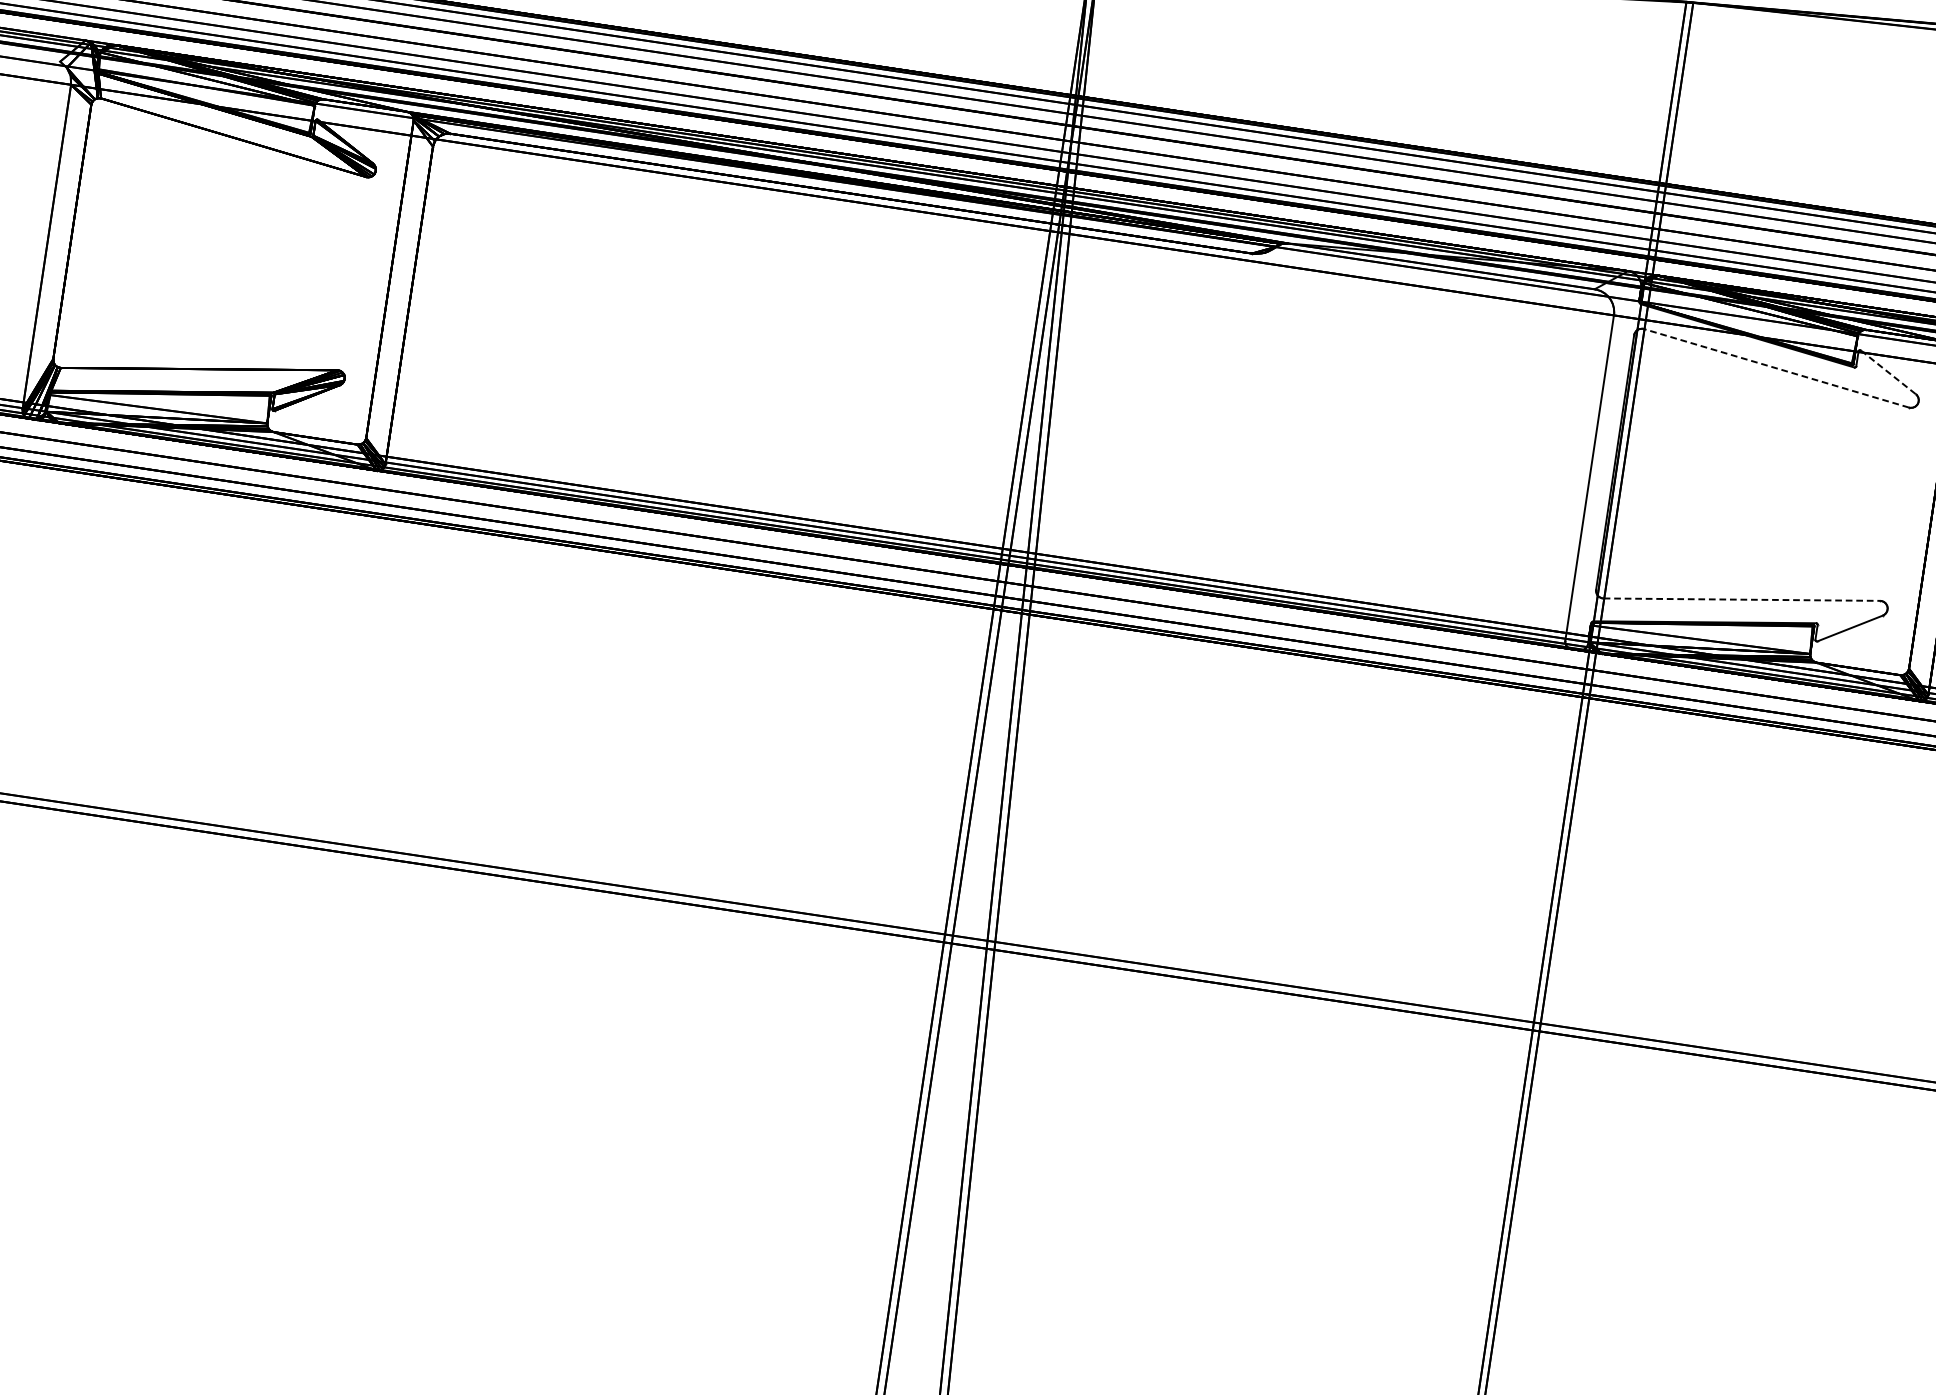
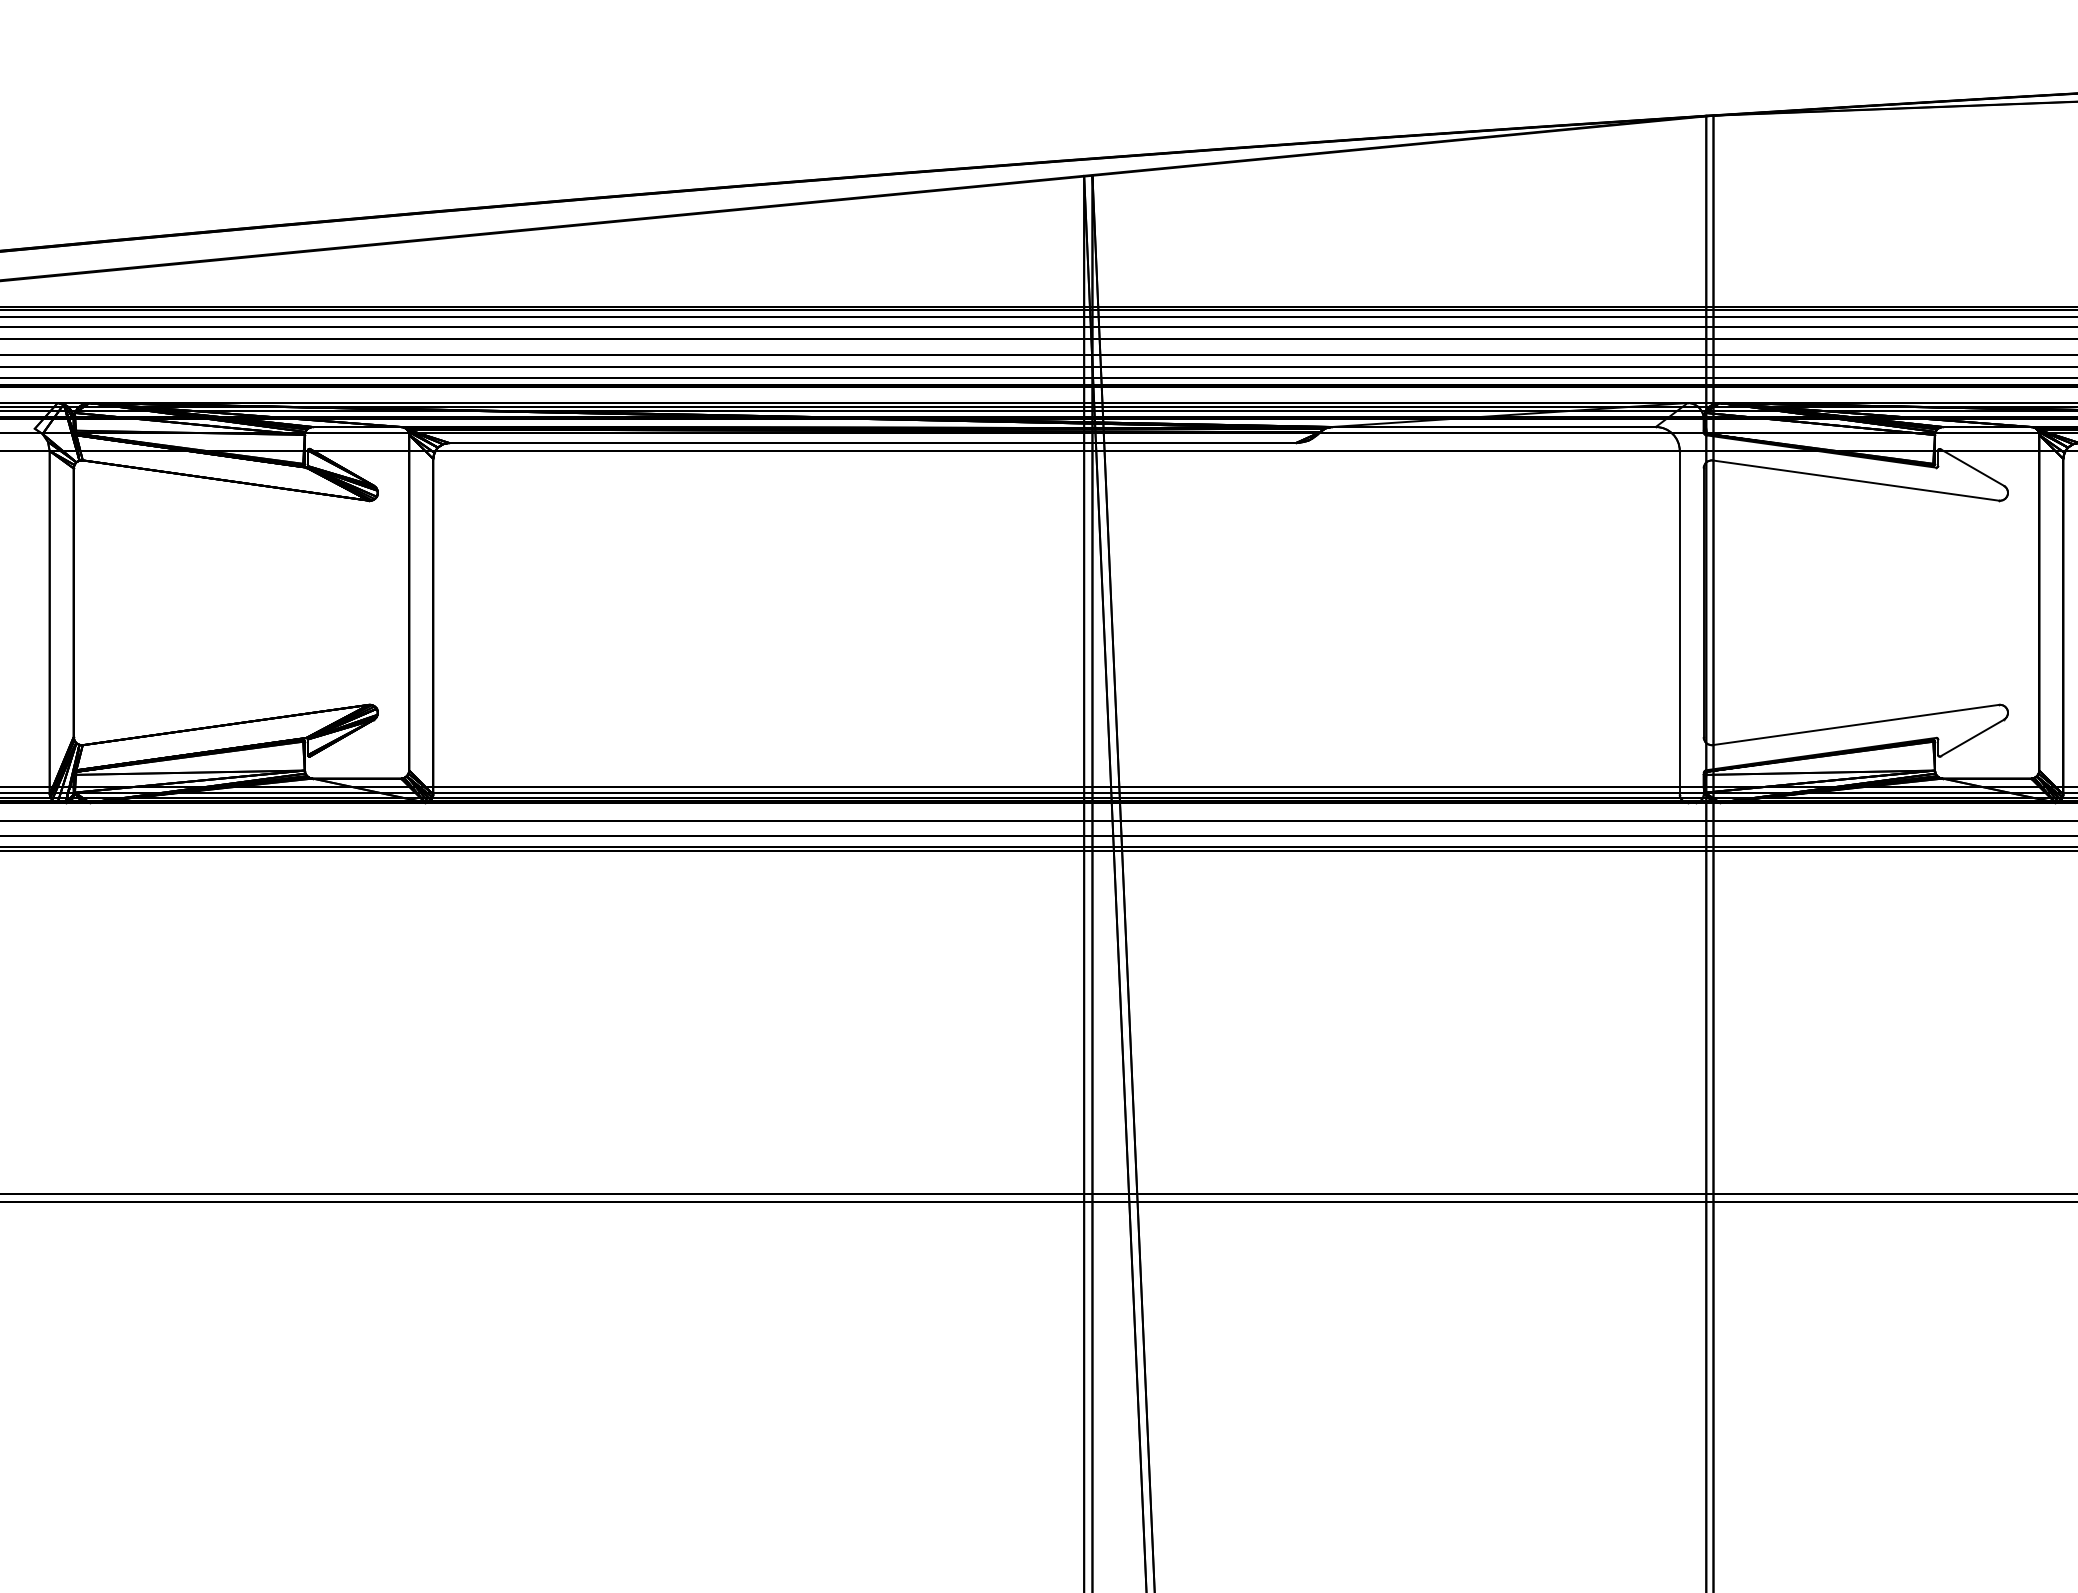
line: (1776, 368) -> (1855, 480), dashed -> solid
line: (1888, 372) -> (1972, 467), dashed -> solid
line: (1742, 599) -> (1856, 724), dashed -> solid

